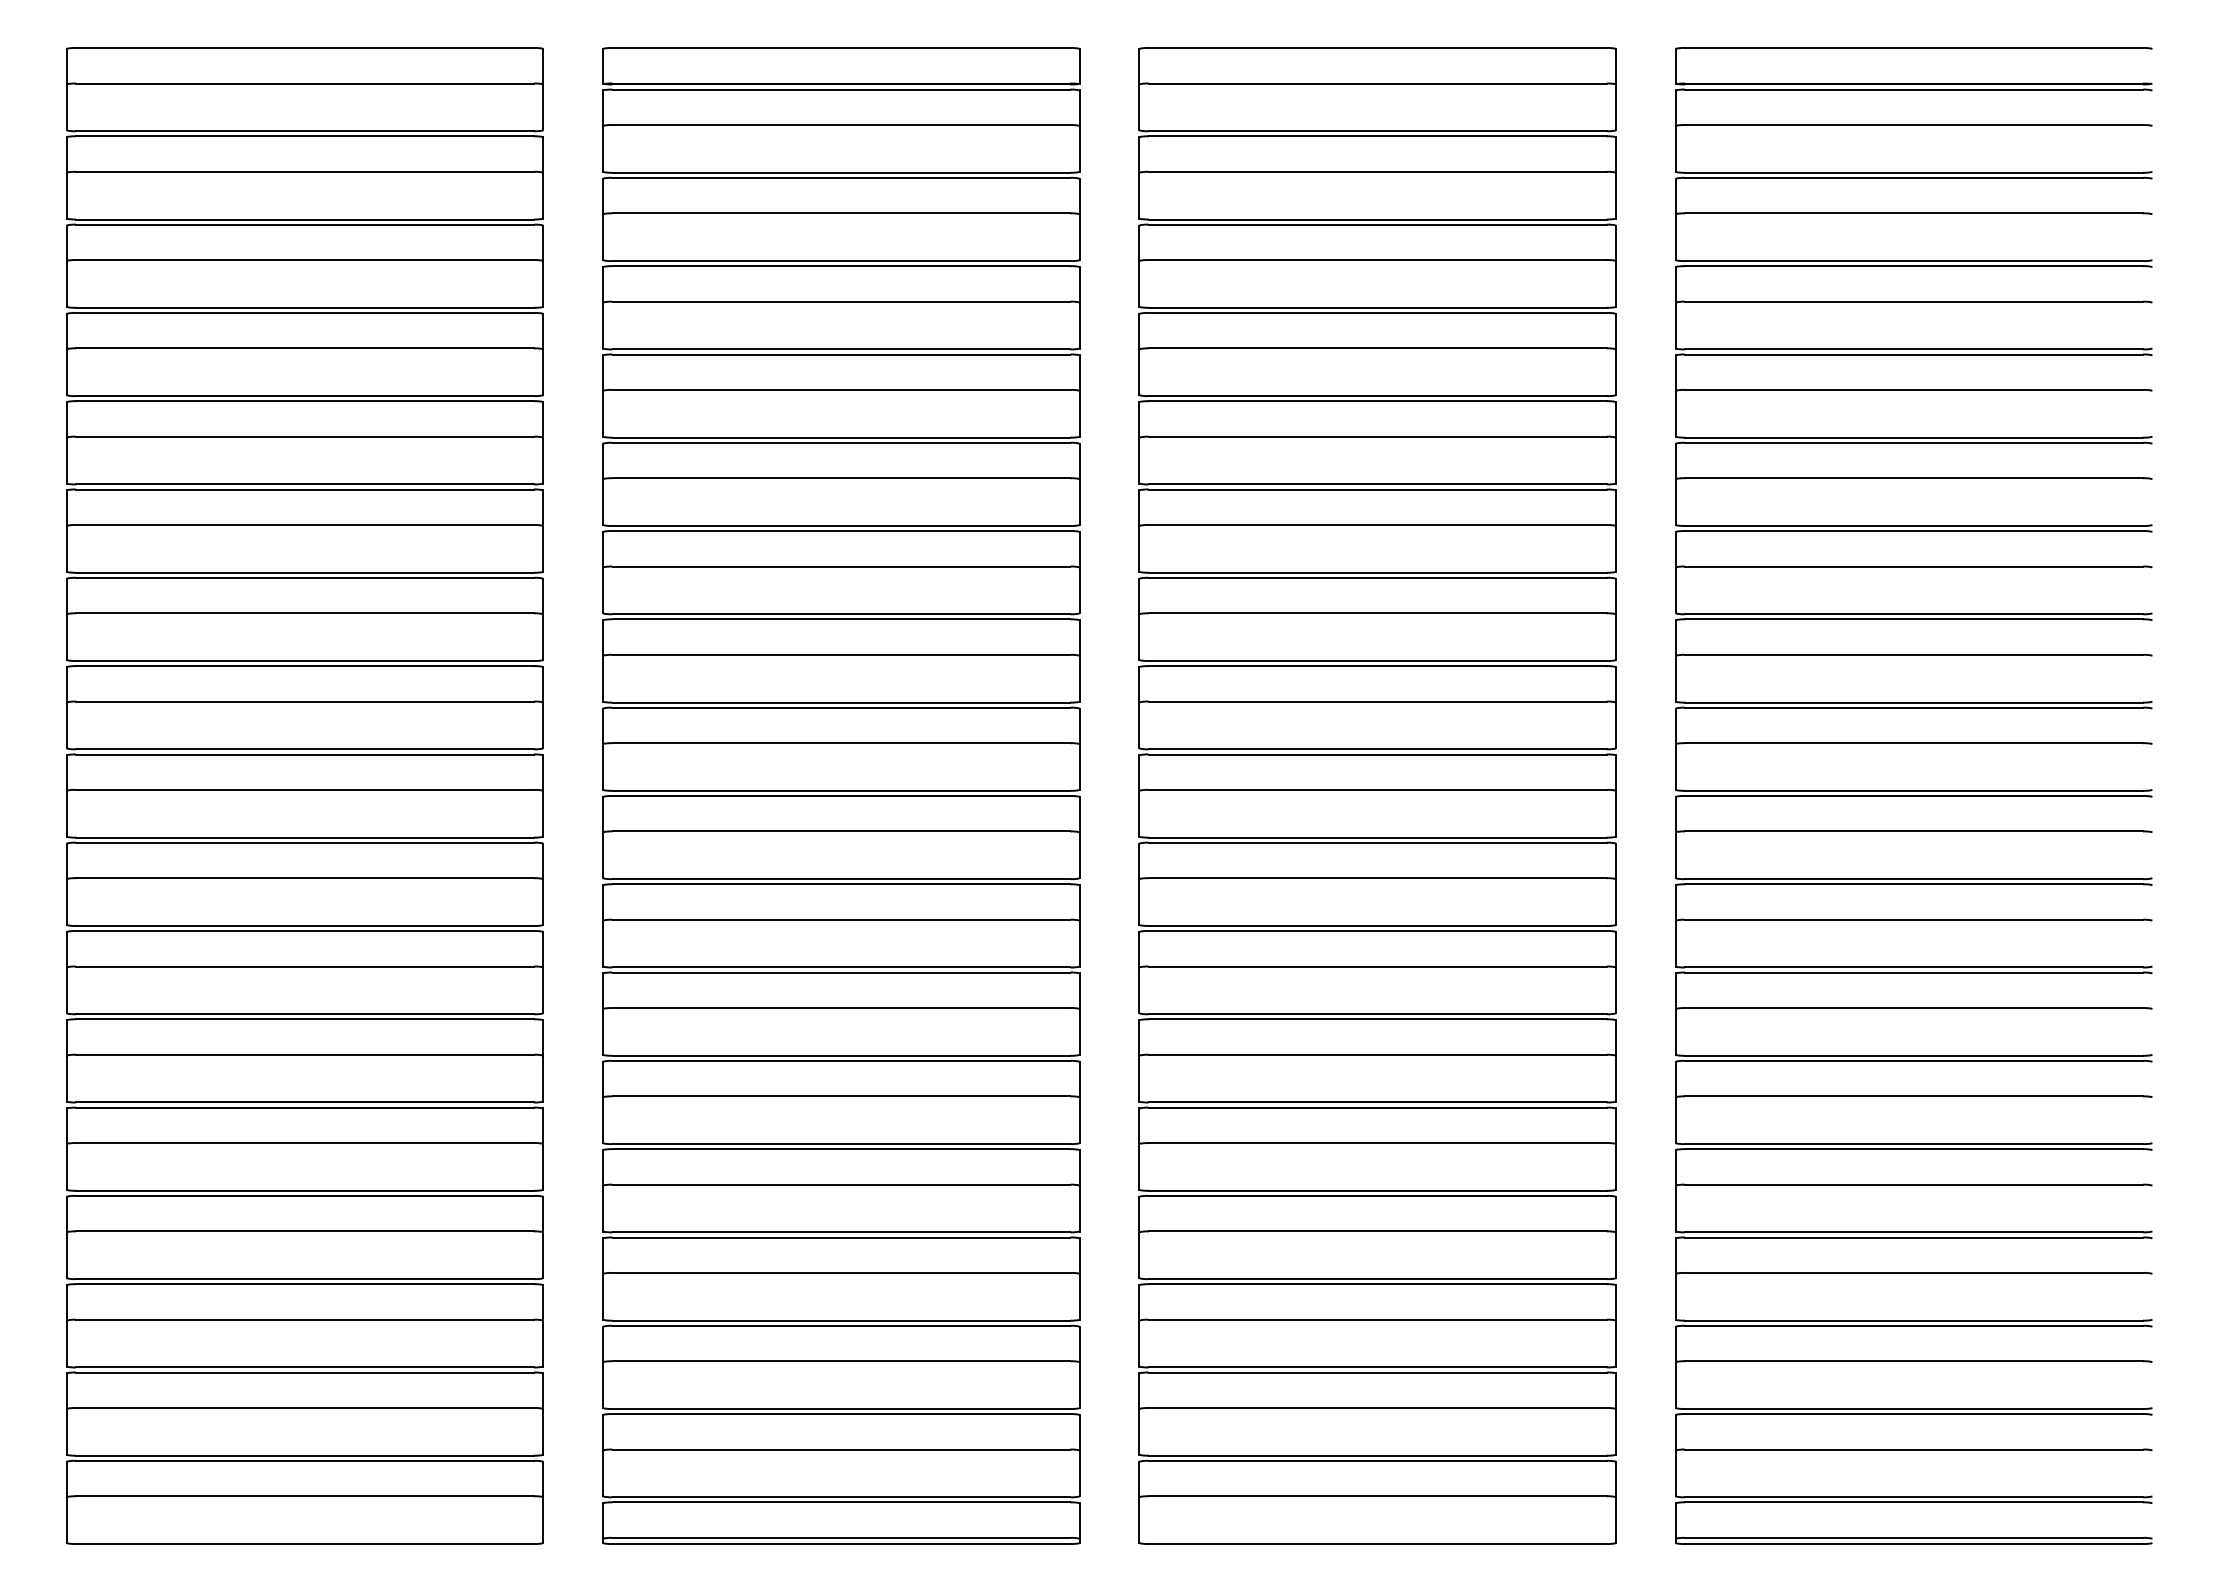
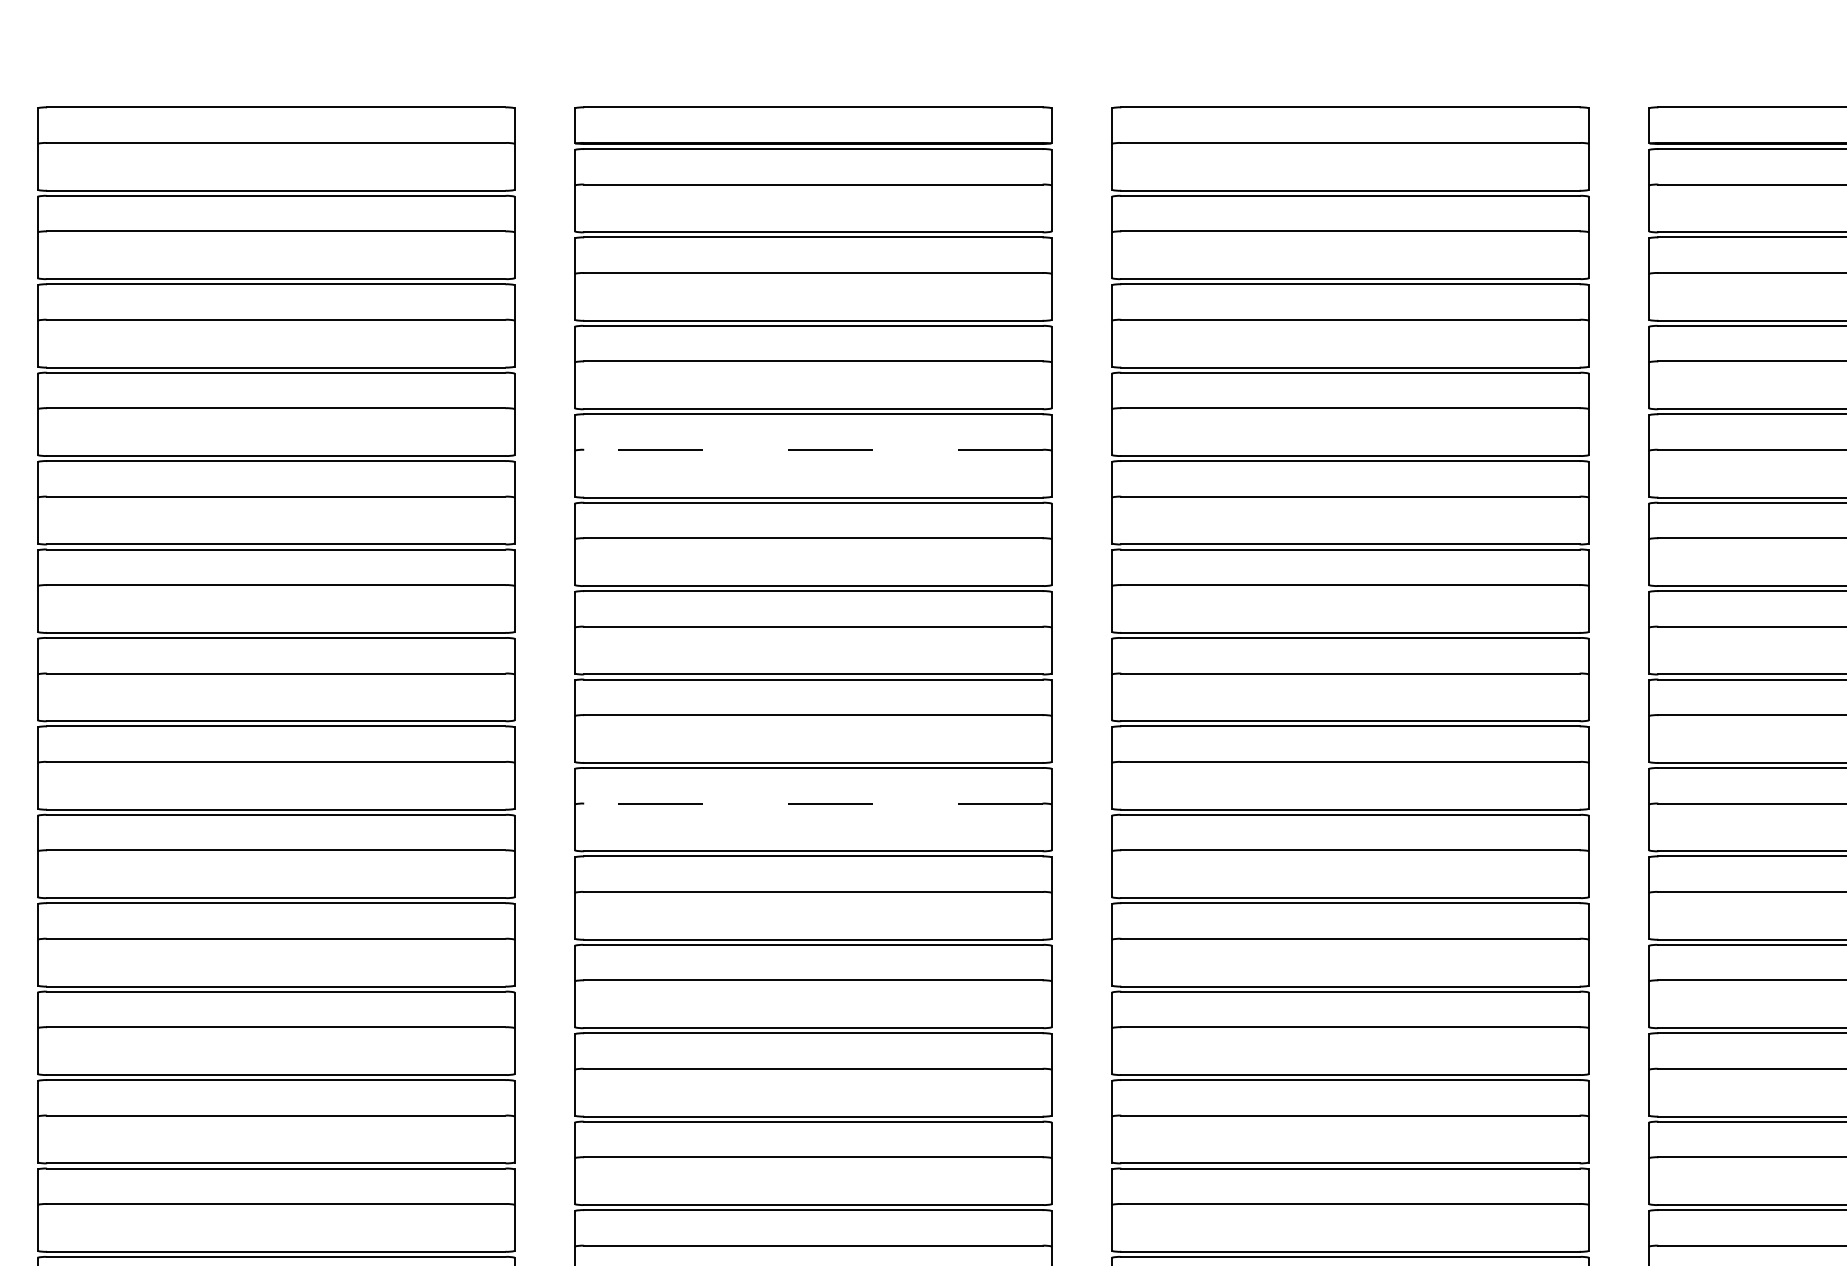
line: (841, 389) -> (813, 449), solid -> dashed
line: (841, 743) -> (813, 803), solid -> dashed

